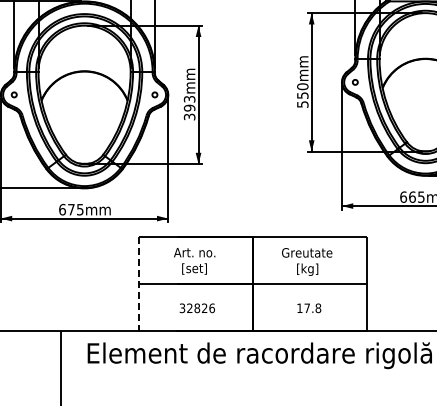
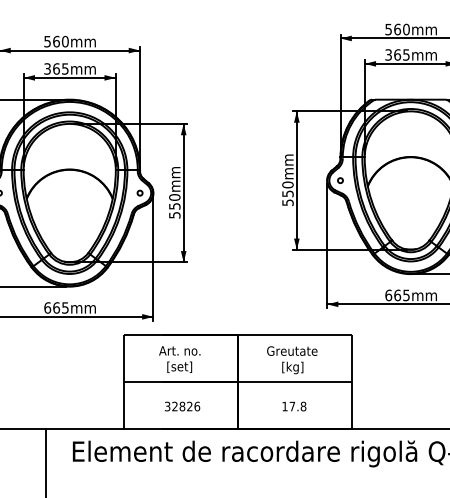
text: (189, 108) -> (174, 206), 393mm -> 550mm
text: (71, 209) -> (56, 307), 675mm -> 665mm
line: (139, 284) -> (124, 382), dashed -> solid

